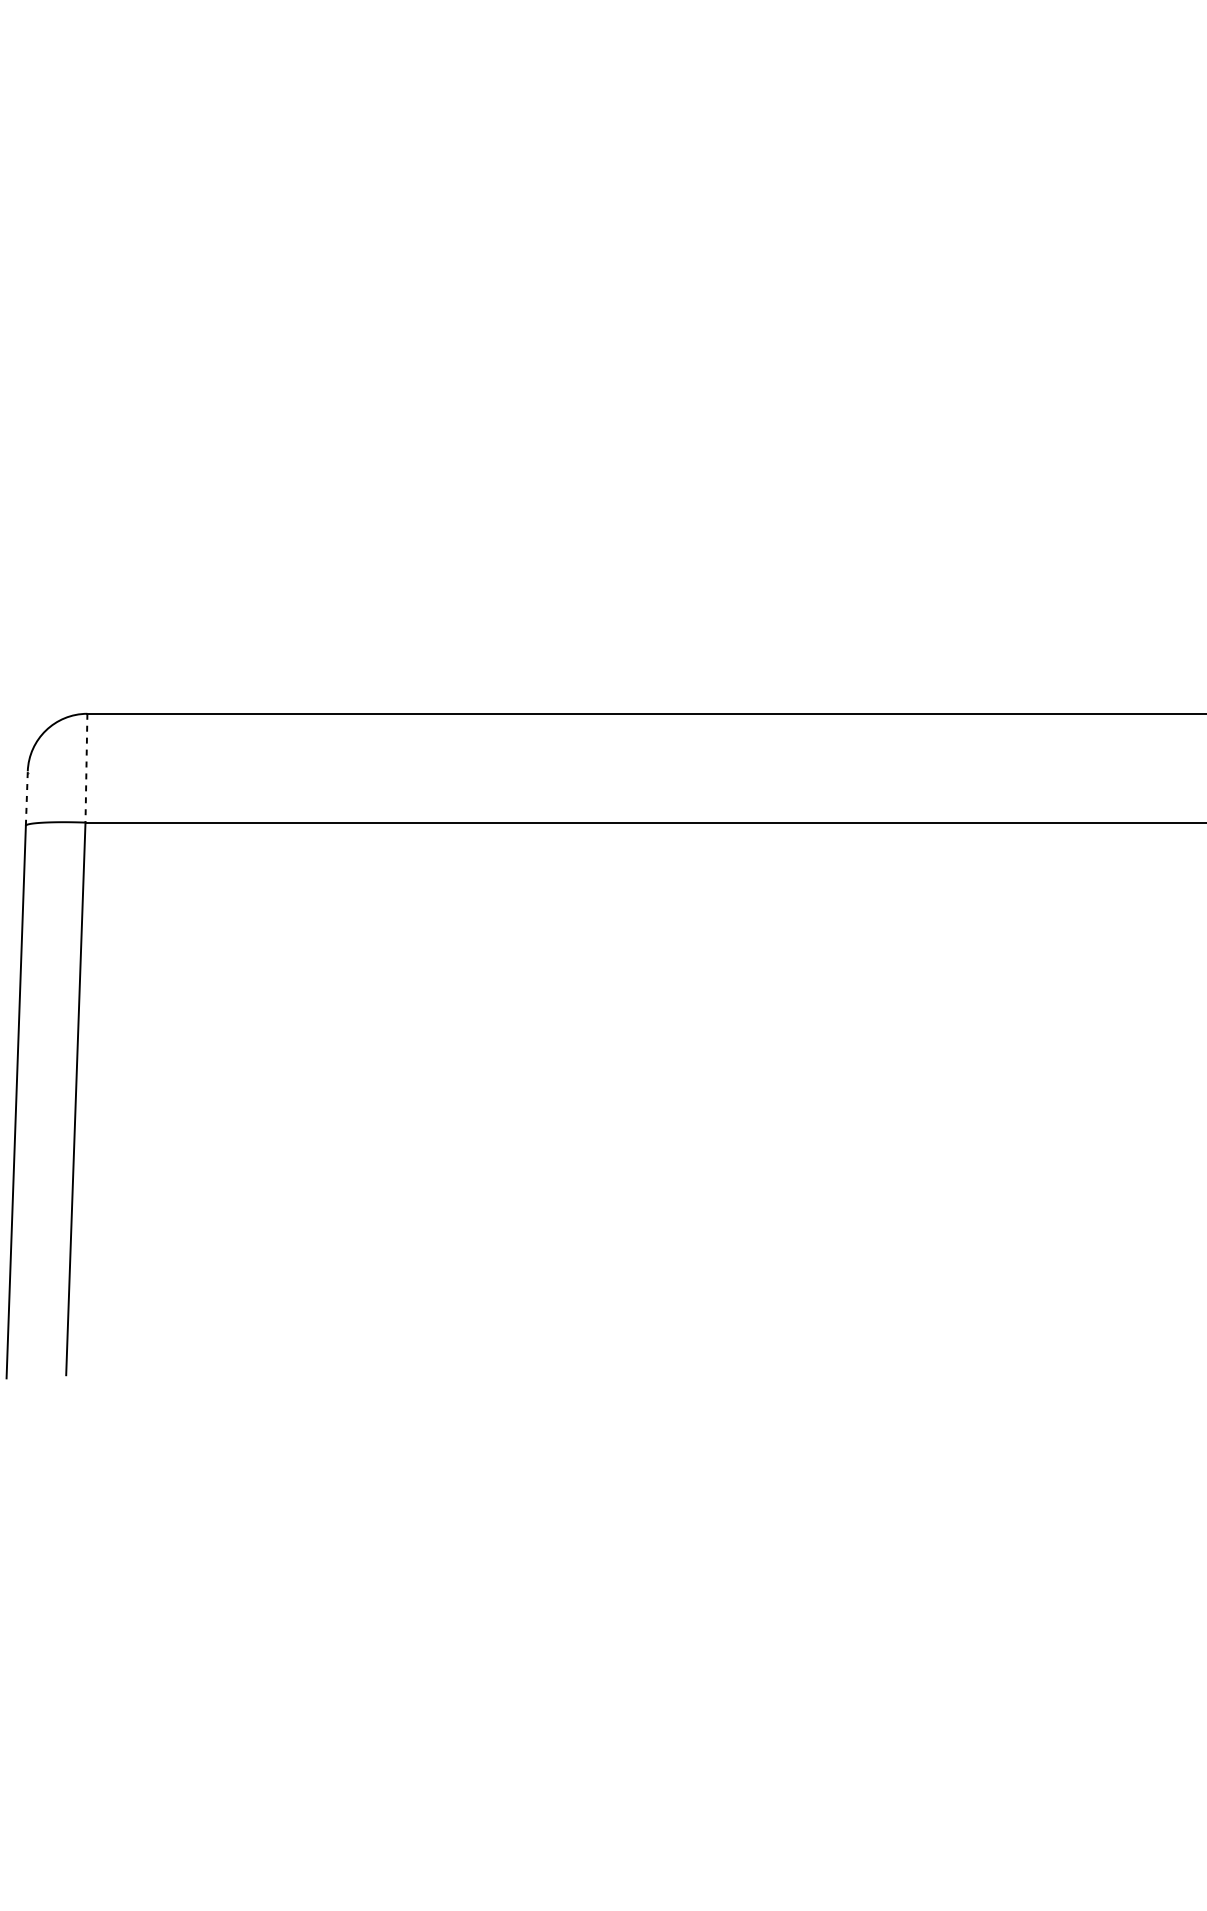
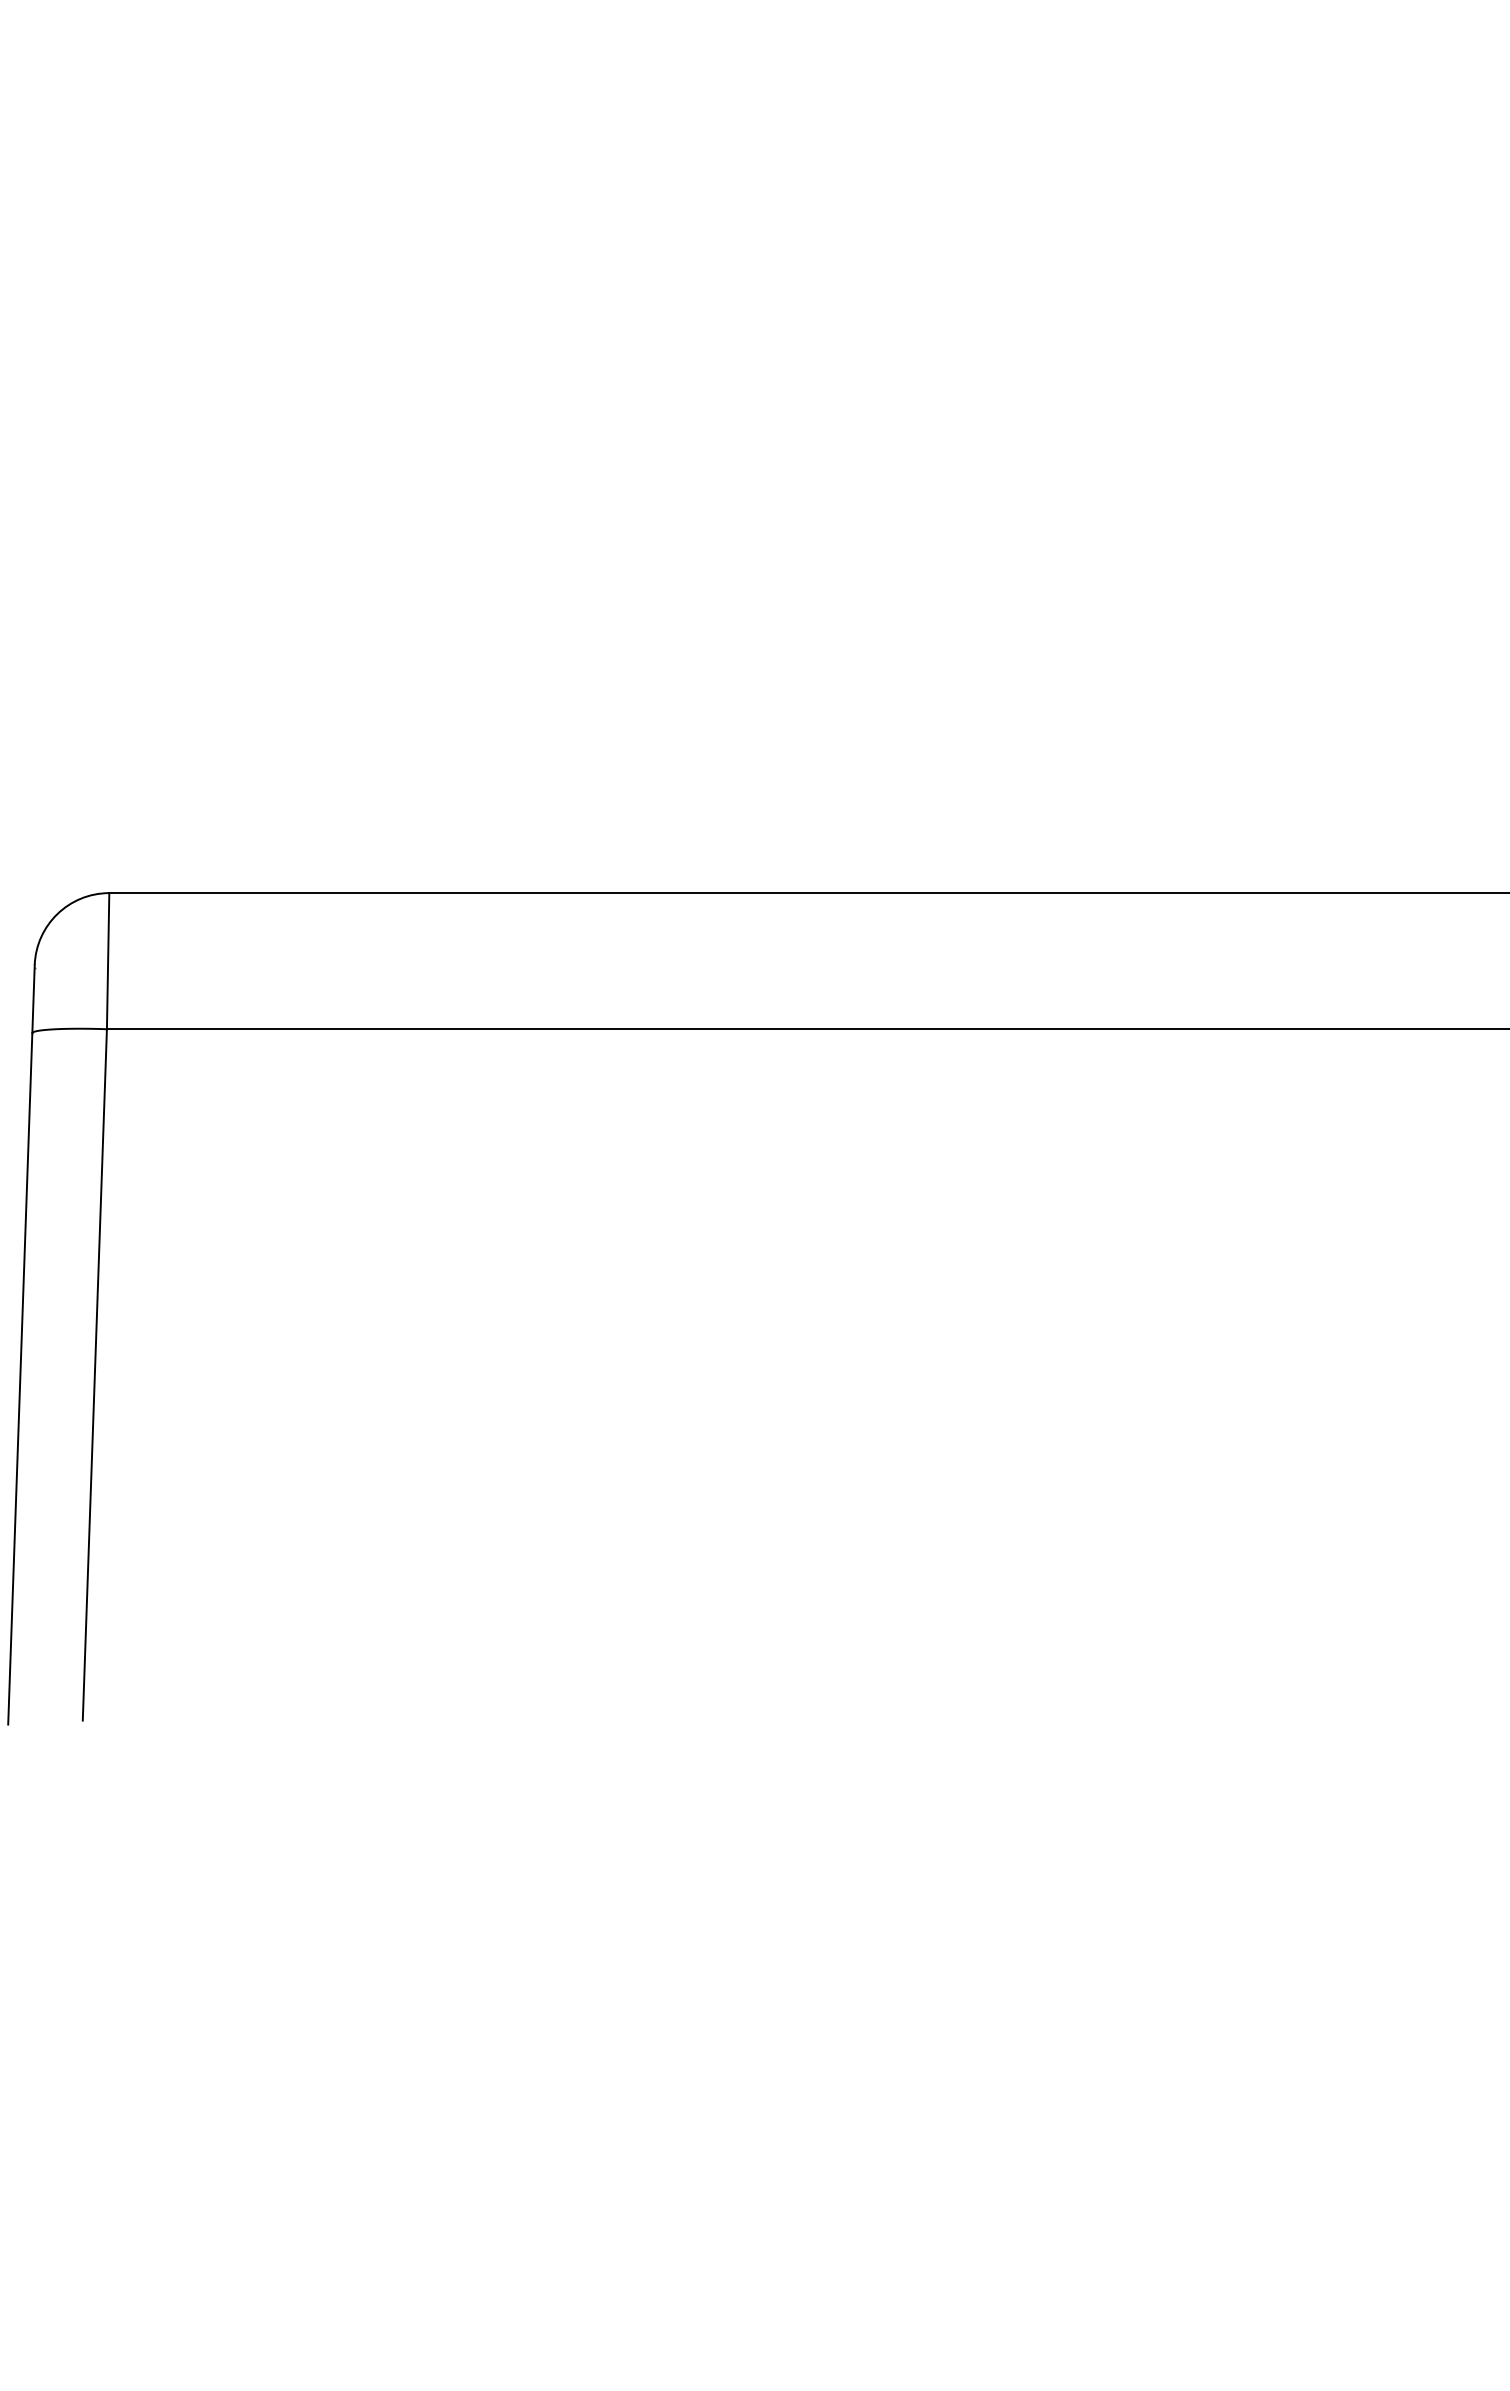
line: (86, 768) -> (108, 961), dashed -> solid
line: (26, 798) -> (33, 998), dashed -> solid

